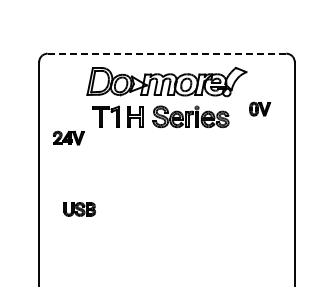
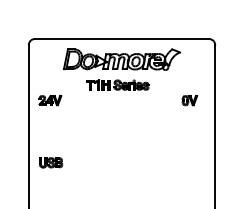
line: (167, 53) -> (122, 38), dashed -> solid
part: (260, 108) -> (190, 100), moved
part: (161, 116) -> (117, 84), size x0.62
part: (79, 209) -> (50, 162), moved

